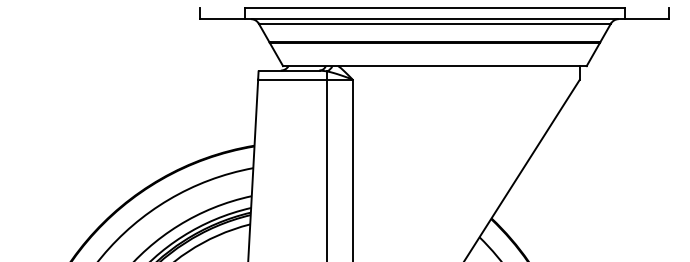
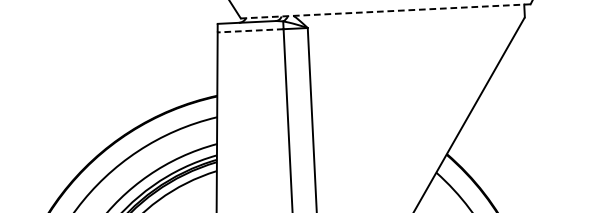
line: (434, 66) -> (385, 11), solid -> dashed
line: (292, 79) -> (250, 30), solid -> dashed

